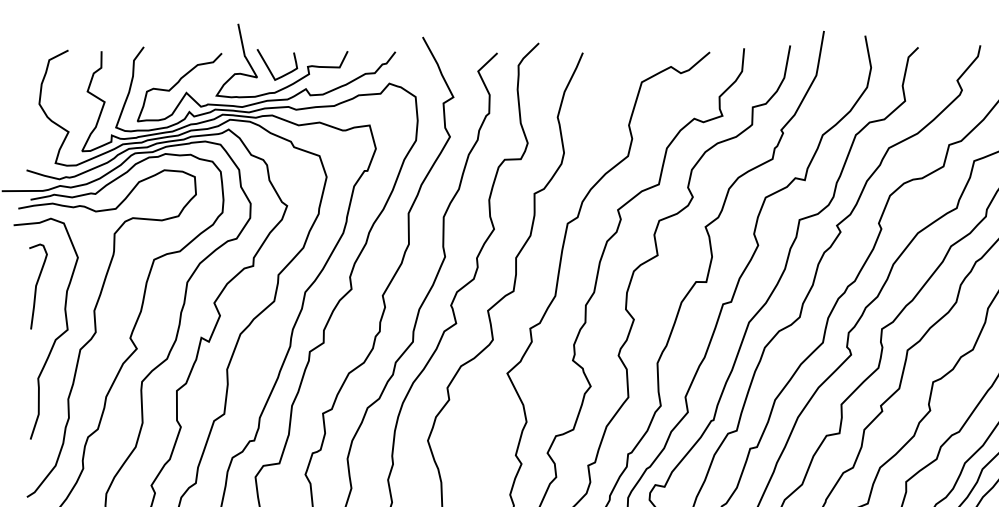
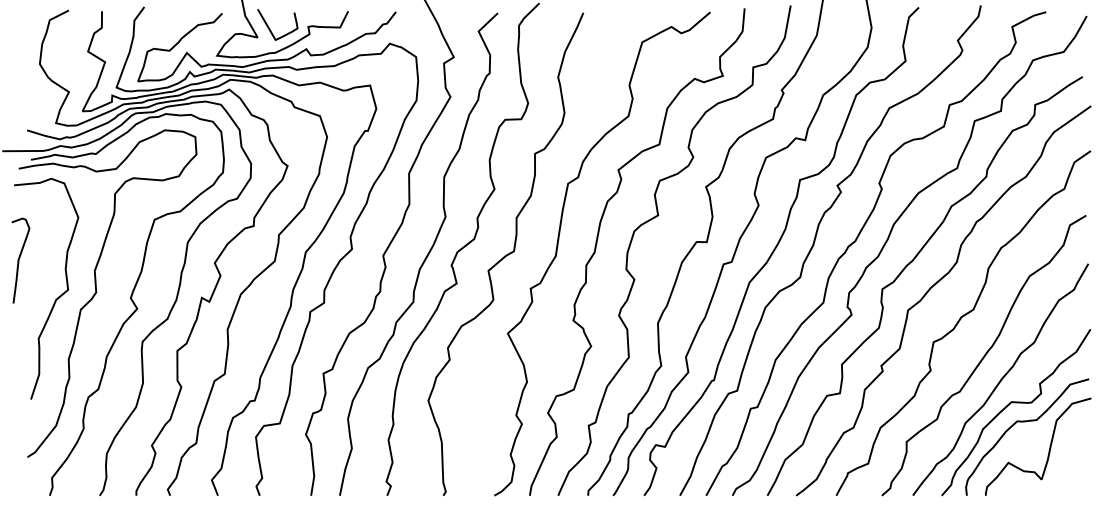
curve: (37, 286) -> (19, 260), moved

